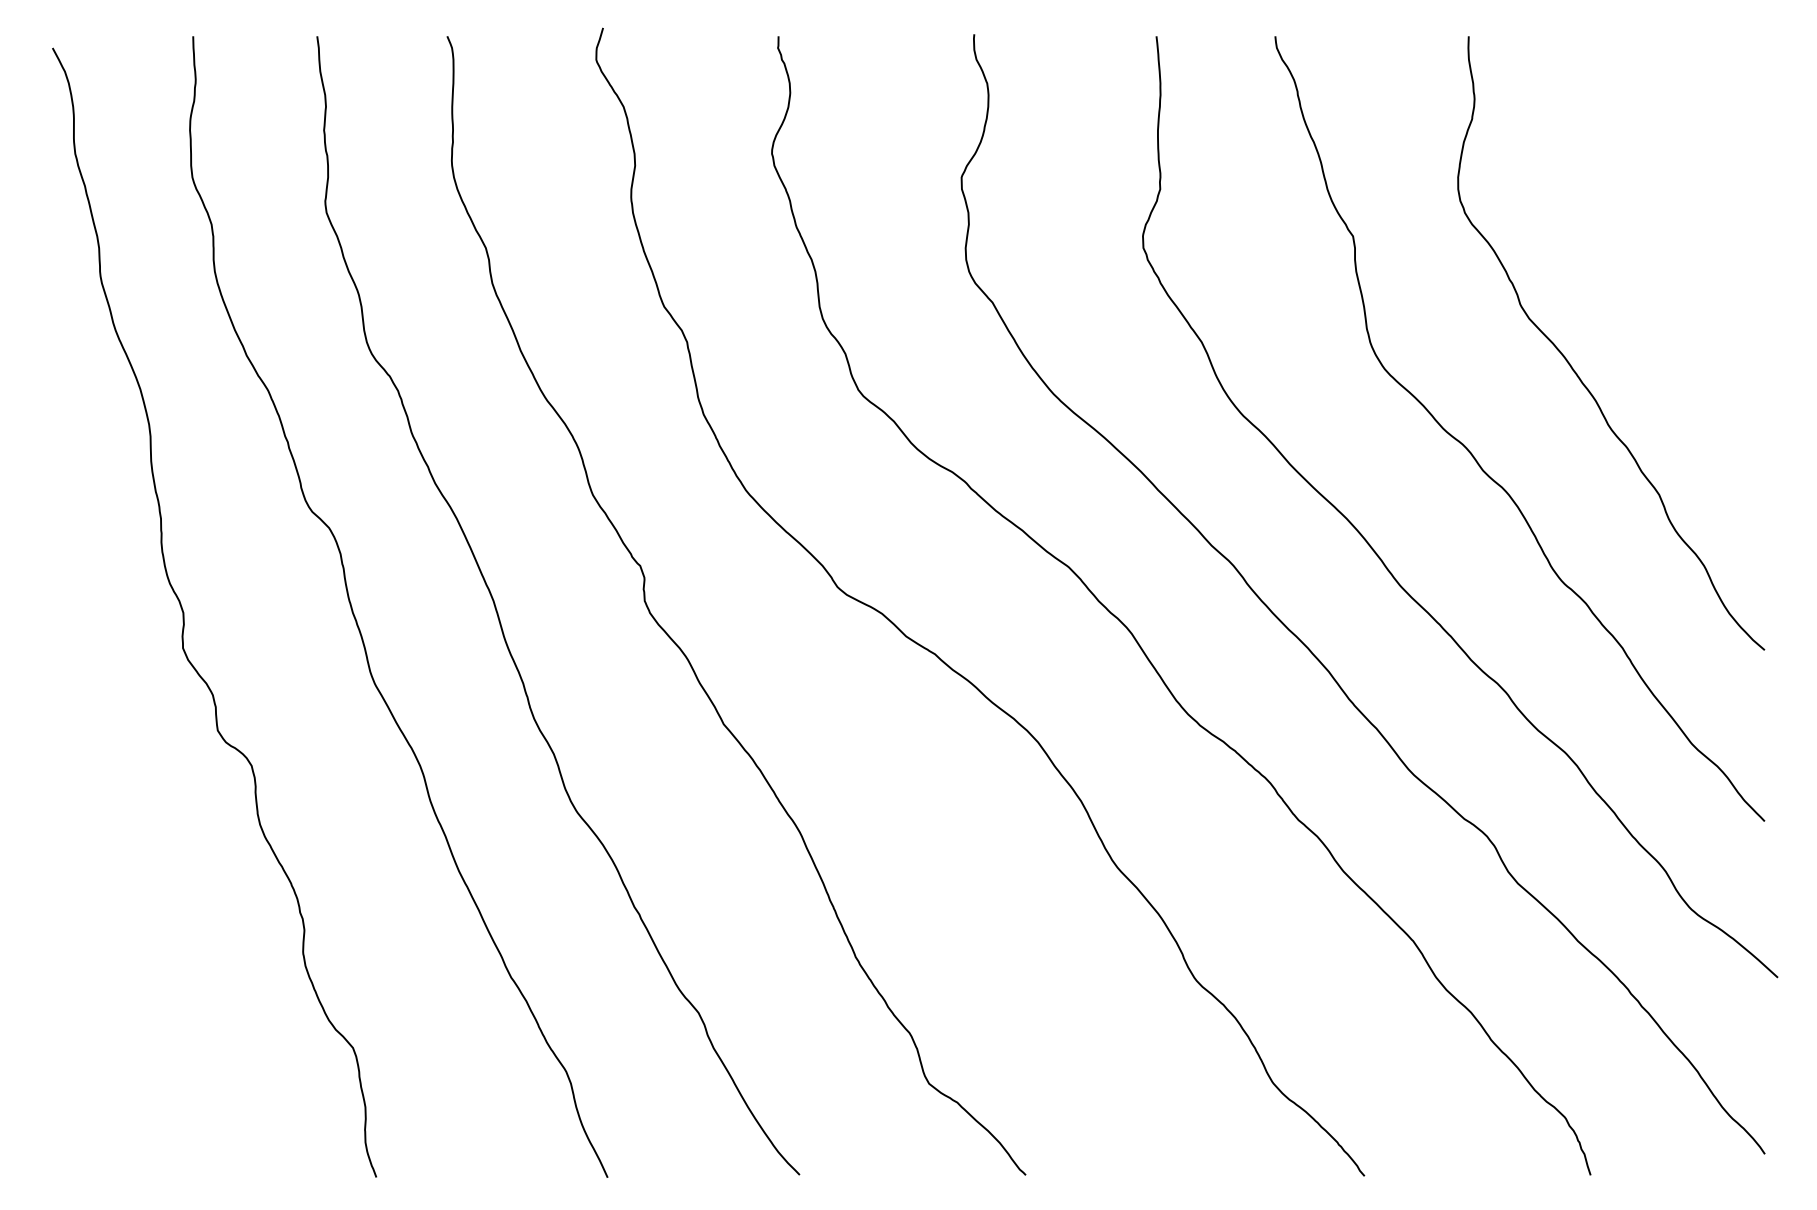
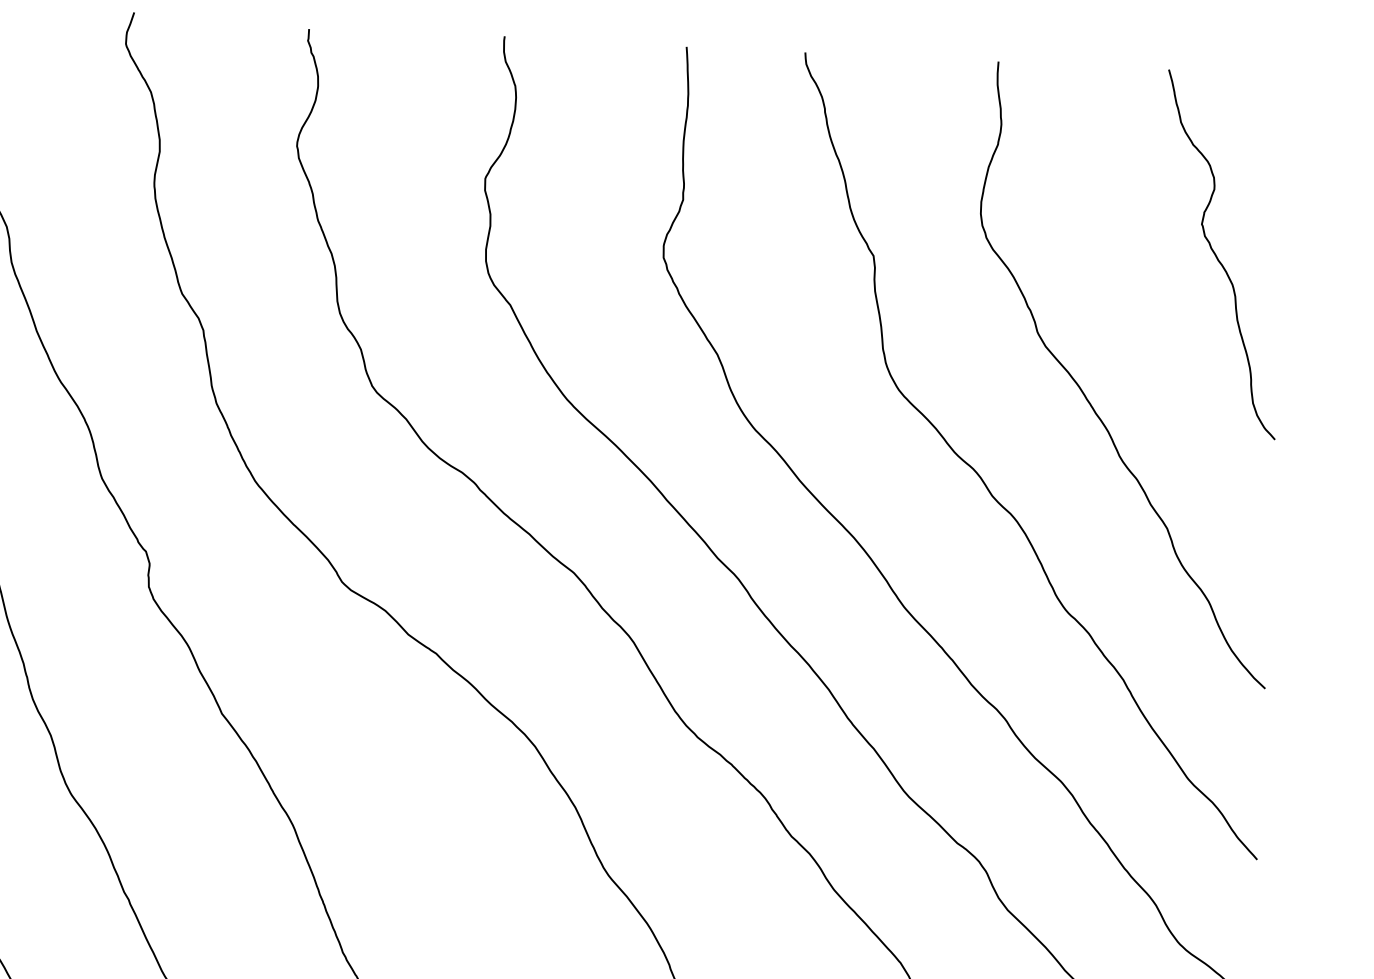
curve: (1696, 220) -> (1217, 256), added

